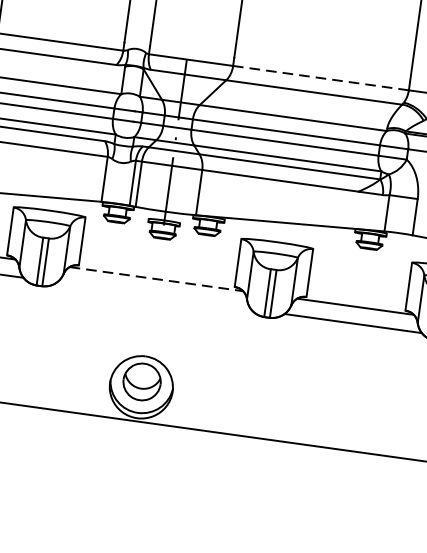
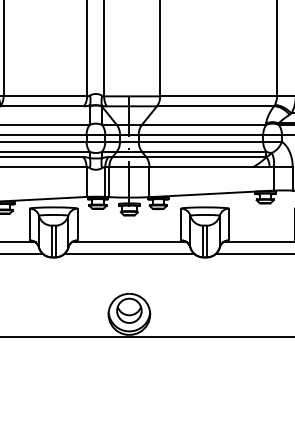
line: (320, 78) -> (218, 96), dashed -> solid
line: (156, 279) -> (129, 242), dashed -> solid
line: (152, 295) -> (128, 253), added

